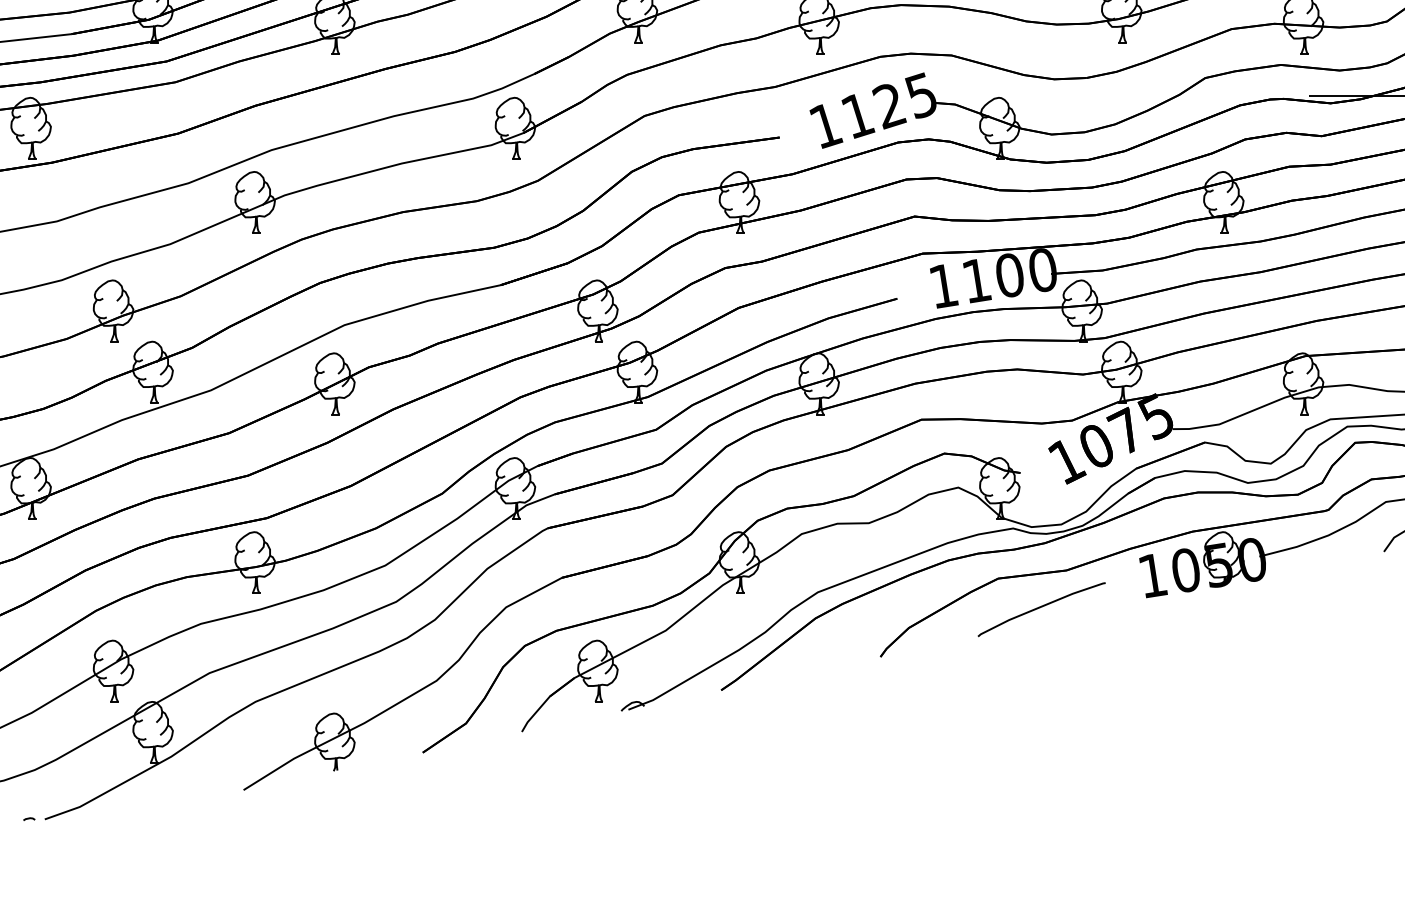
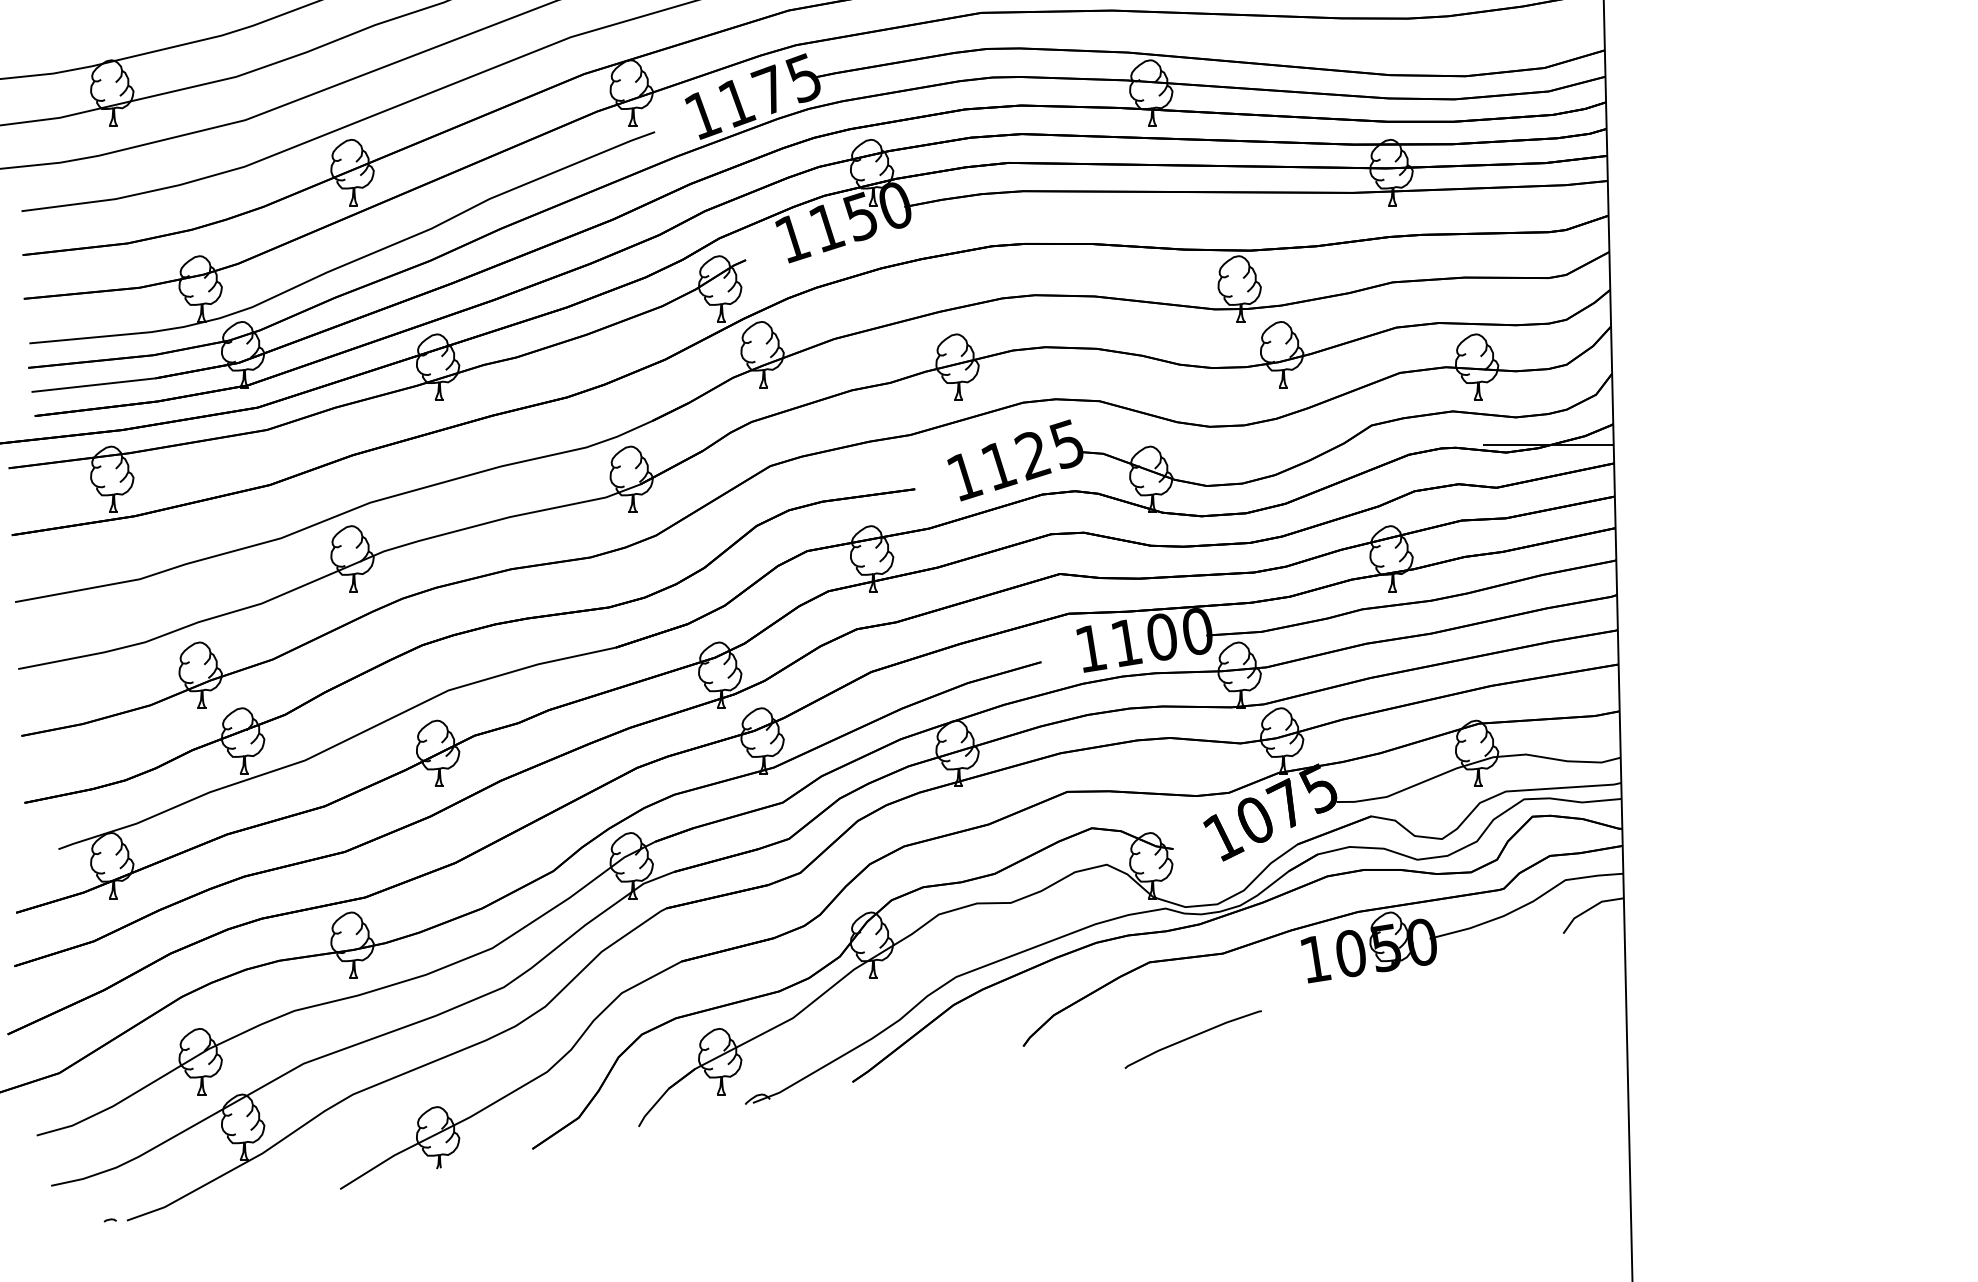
curve: (1040, 608) -> (1191, 1038), moved

